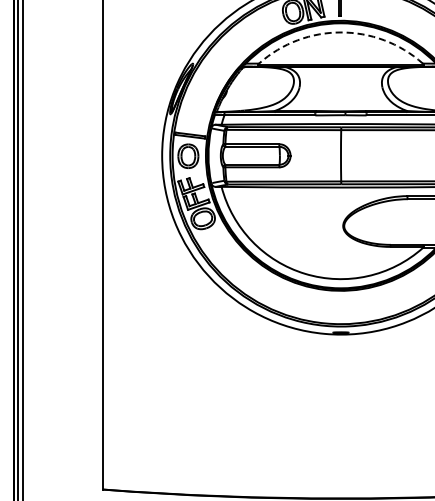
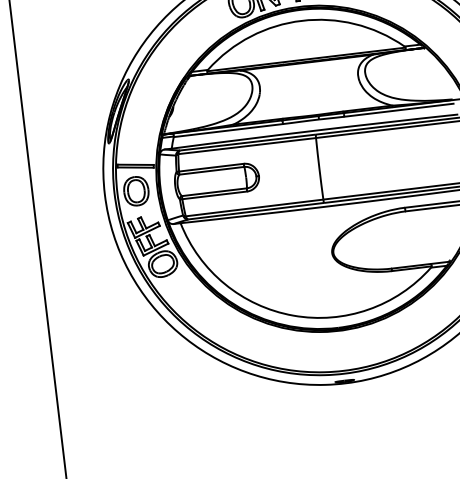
arc: (340, 32) -> (301, 20), dashed -> solid

